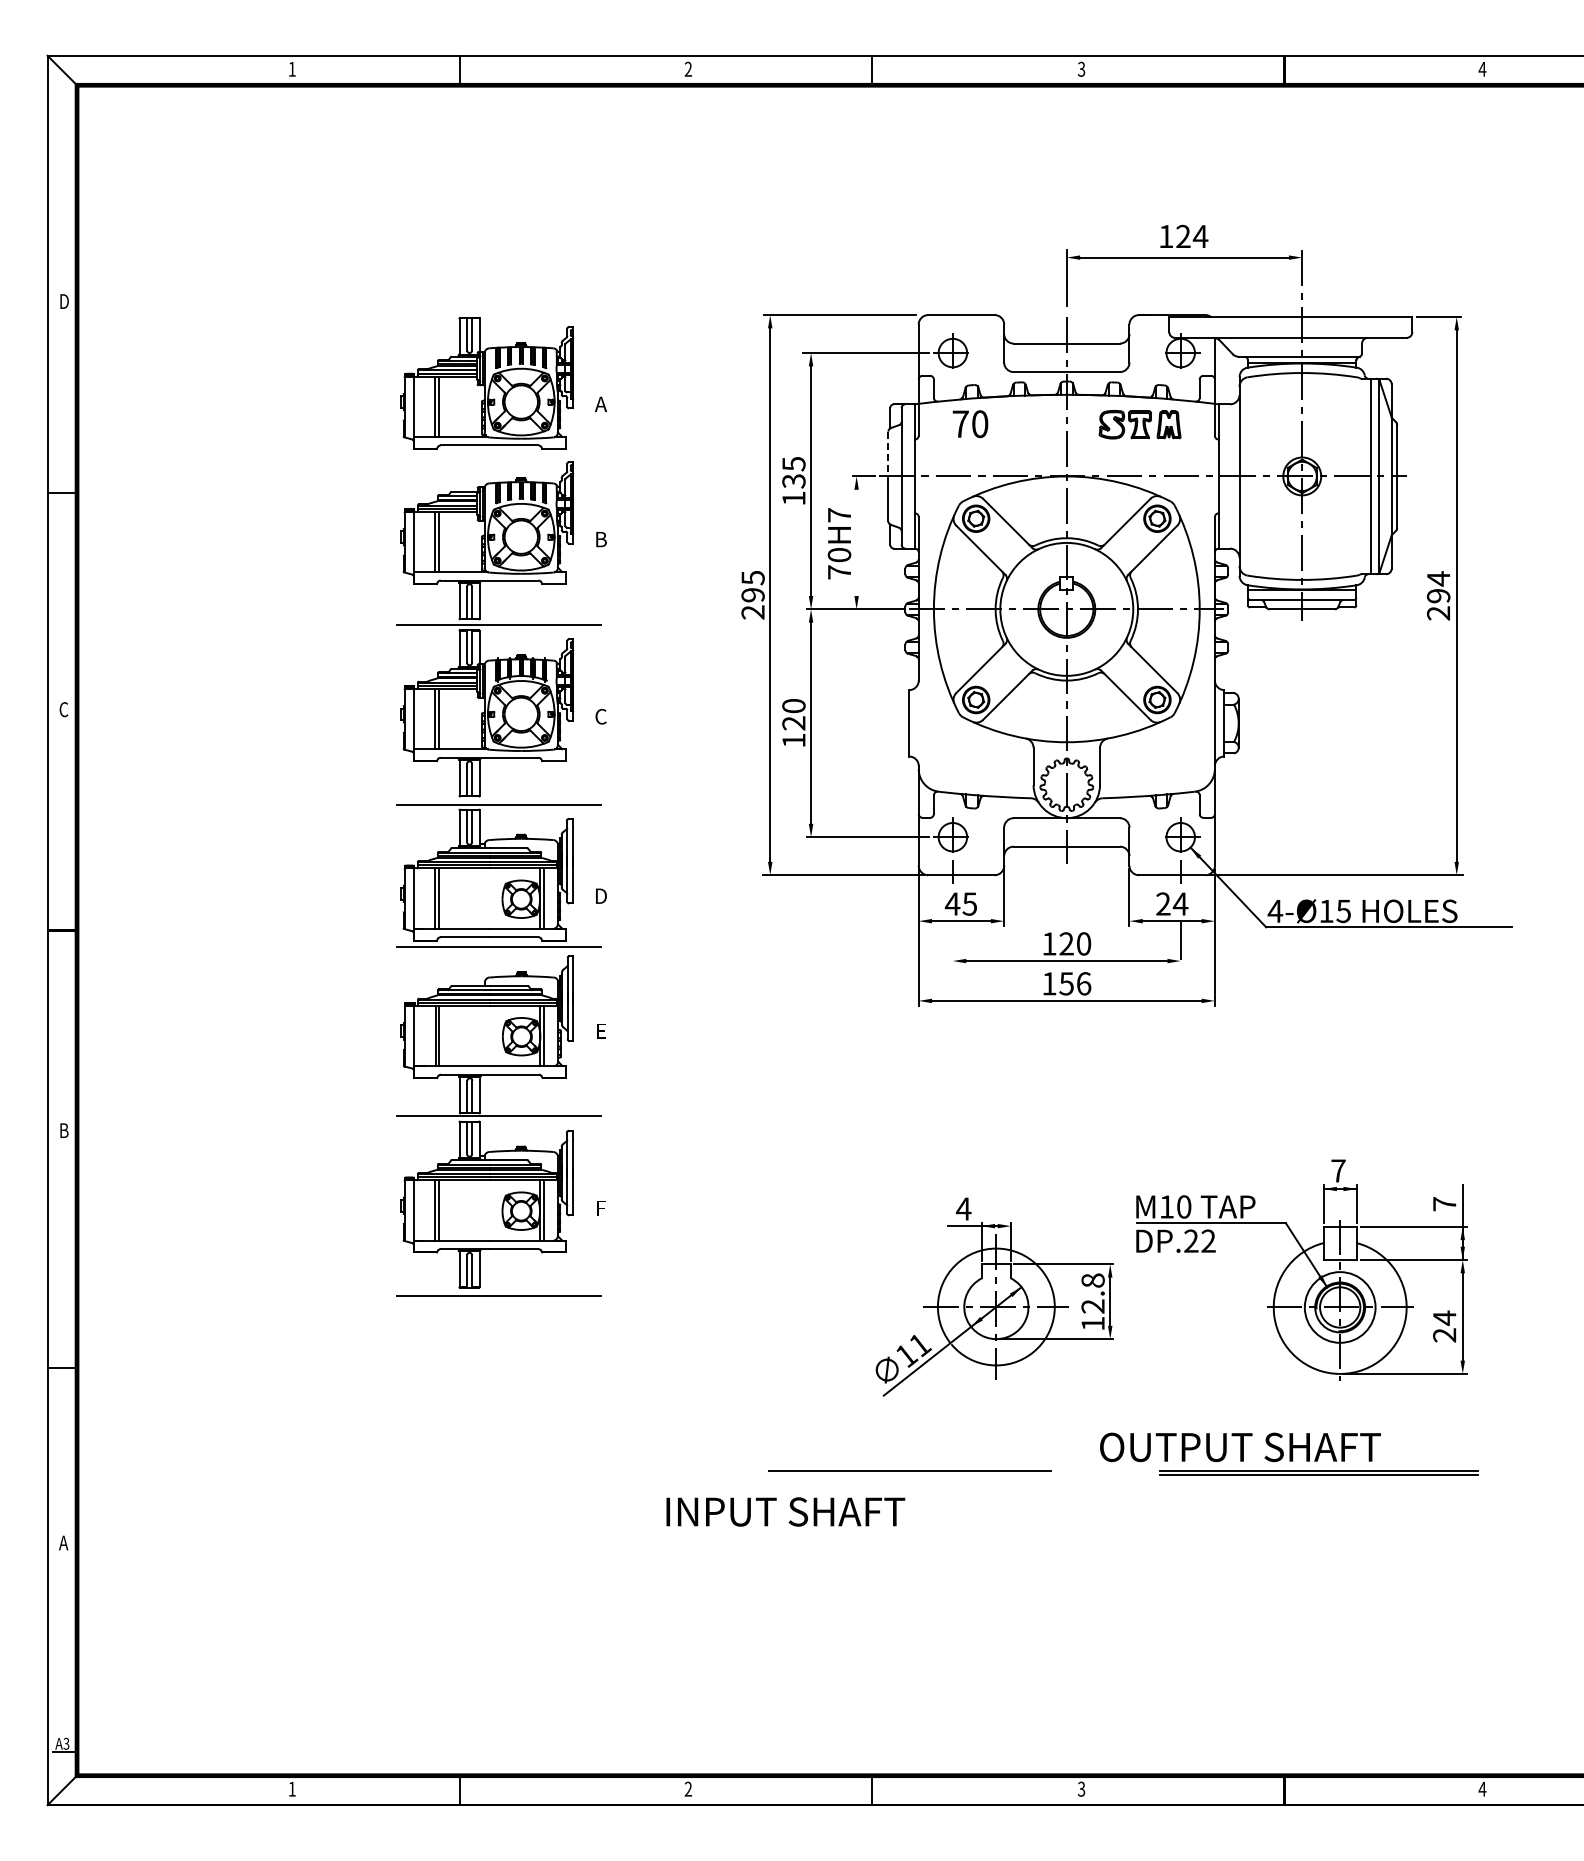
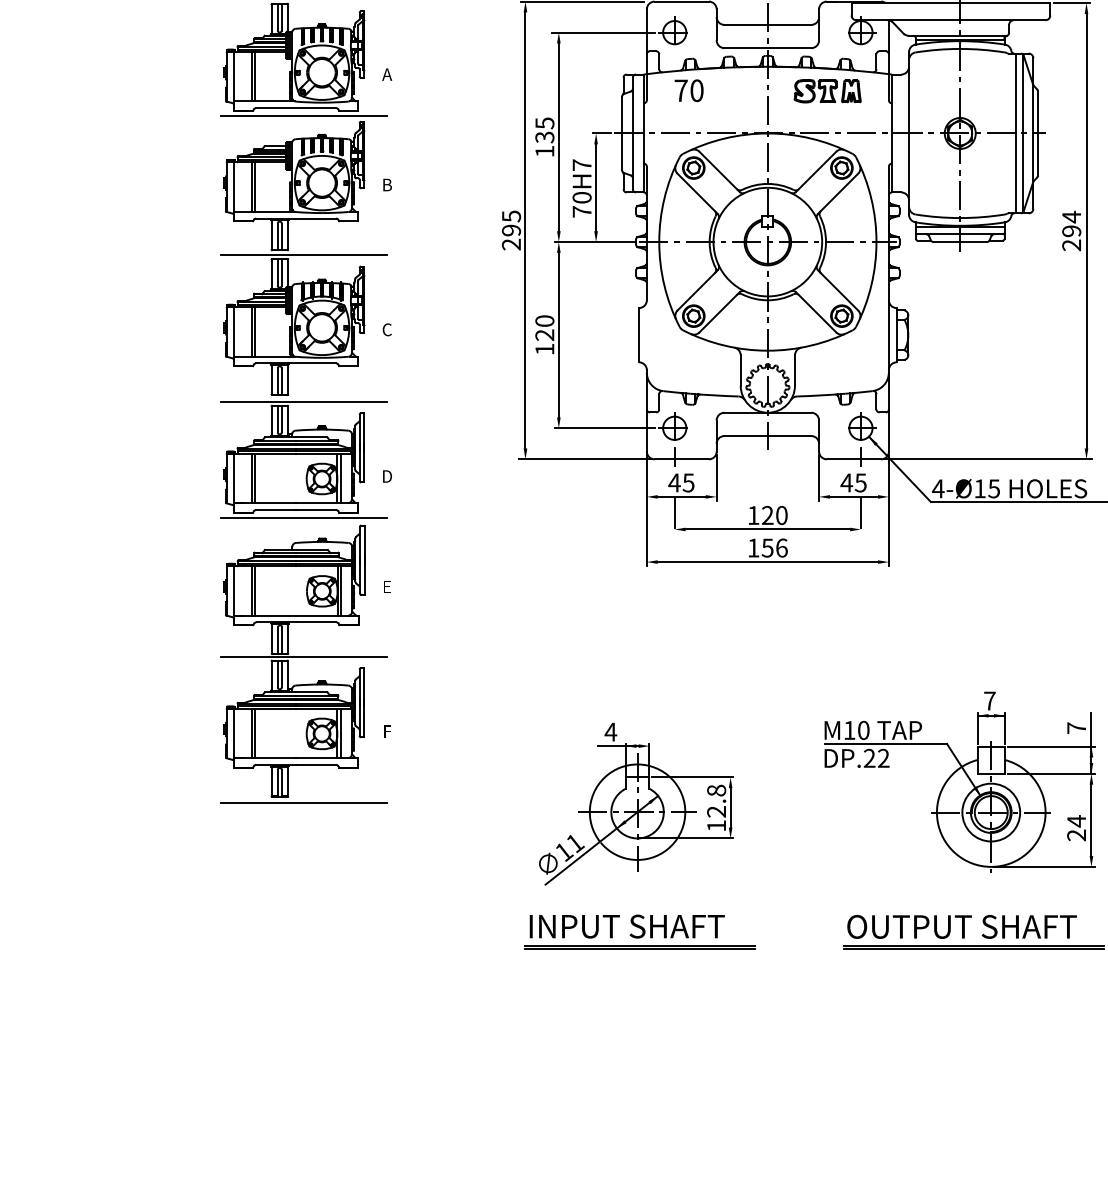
line: (888, 454) -> (622, 115), dashed -> solid
line: (498, 455) -> (303, 116), added
line: (856, 542) -> (595, 187), added
text: (1171, 903) -> (853, 482), 24 -> 45
line: (952, 940) -> (674, 512), added
part: (994, 1296) -> (636, 803), moved
text: (1240, 1447) -> (962, 927), moved
line: (910, 1474) -> (640, 949), added
text: (785, 1511) -> (627, 926), moved

